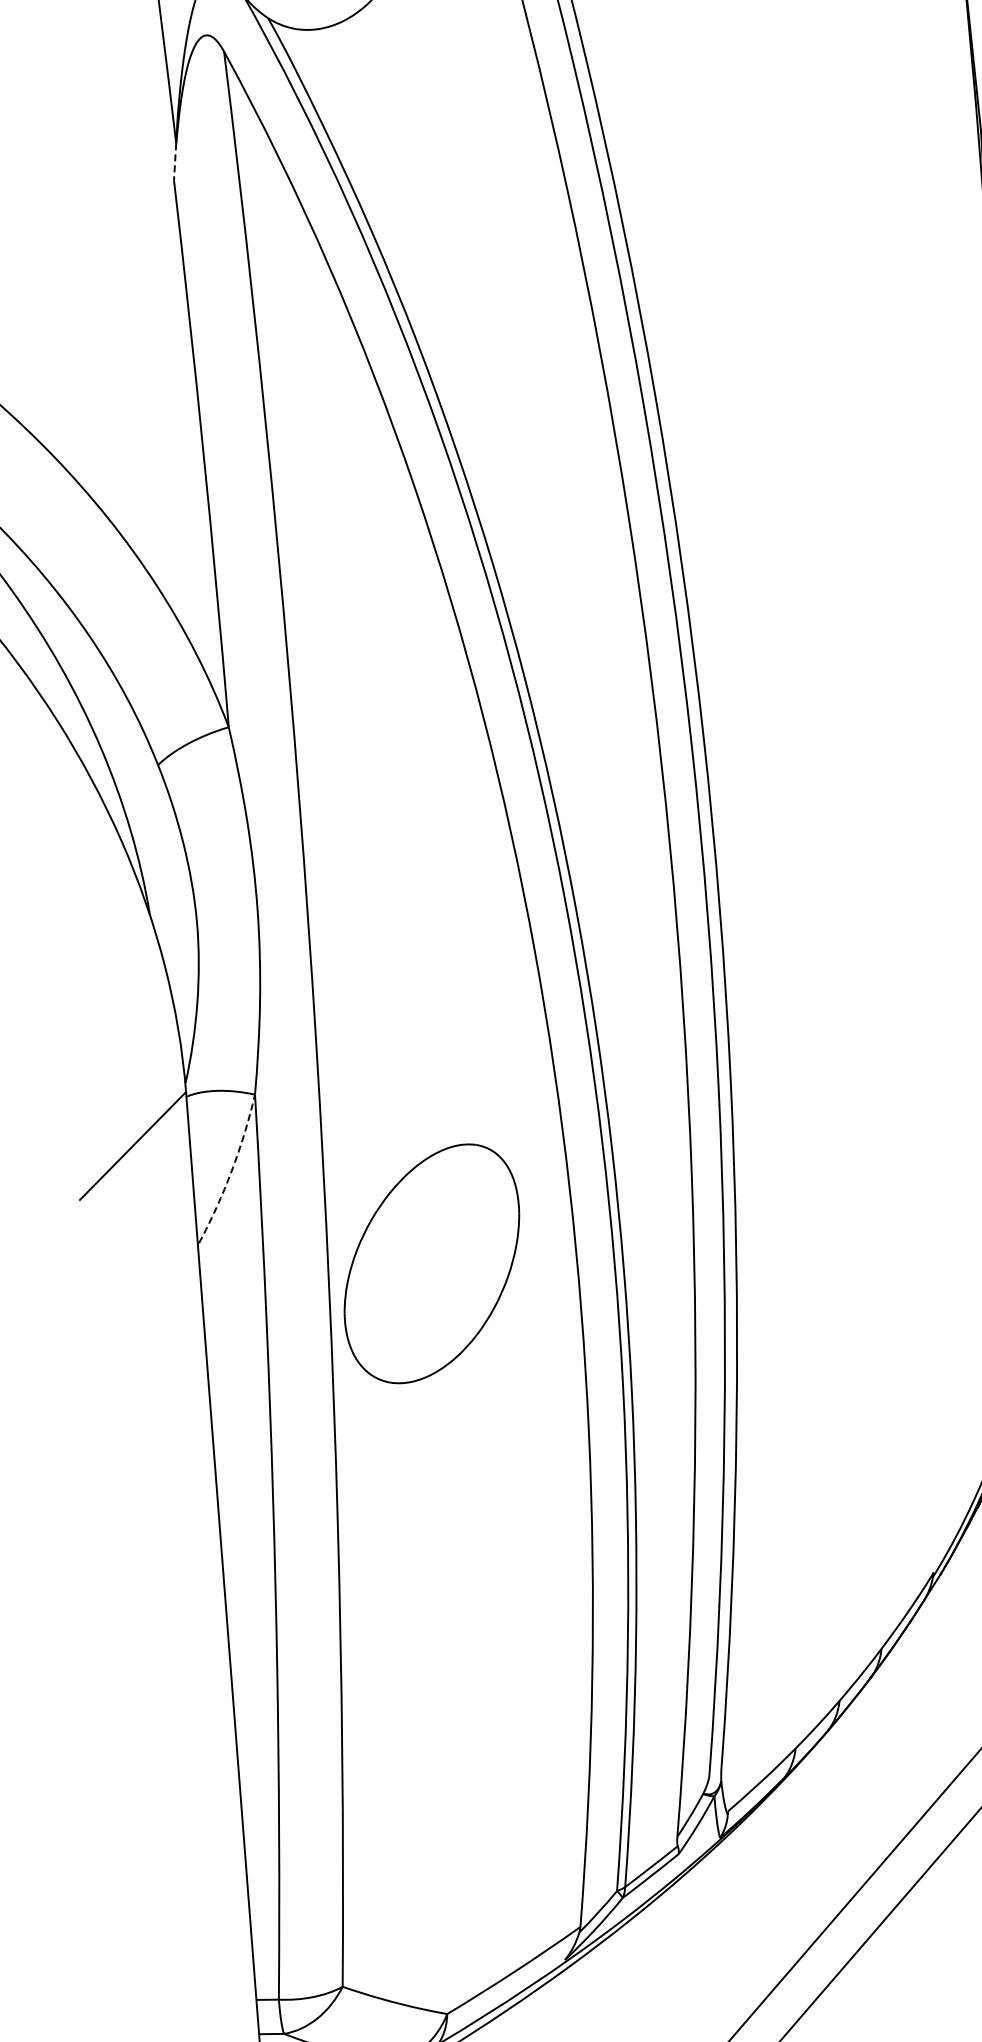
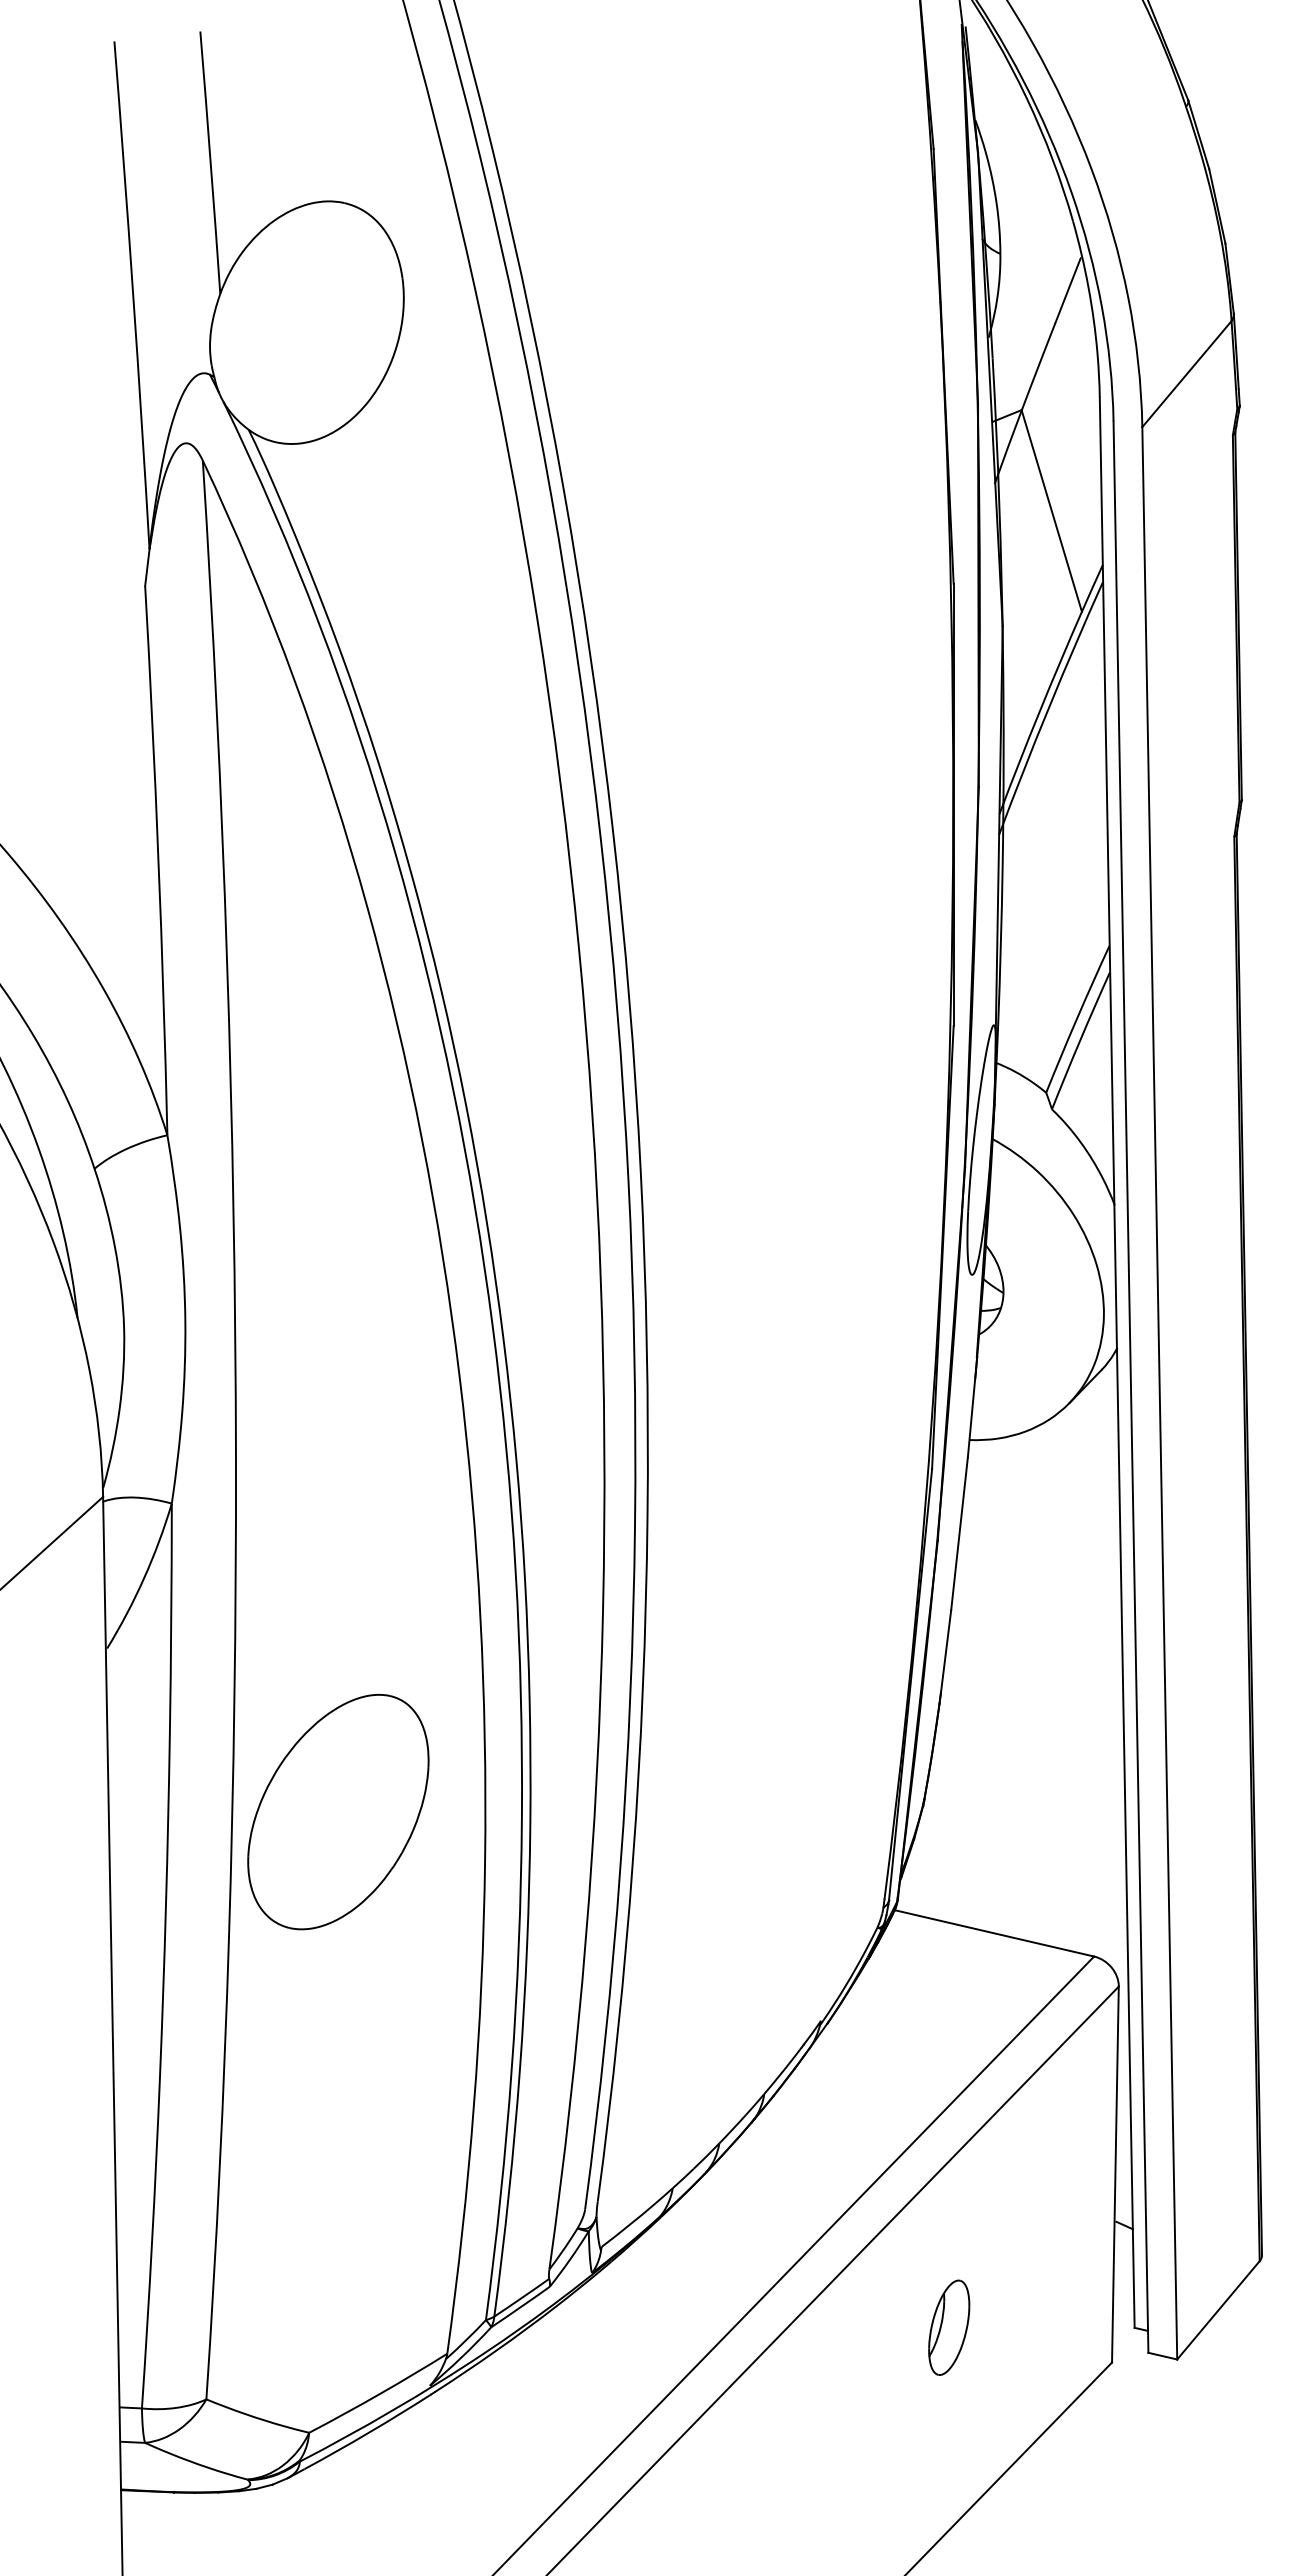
line: (175, 162) -> (147, 568), dashed -> solid
arc: (232, 1171) -> (144, 1578), dashed -> solid
part: (432, 1264) -> (338, 1812), moved

